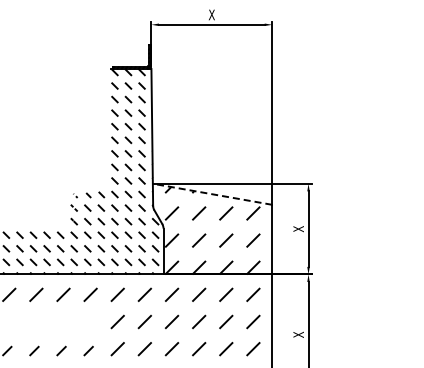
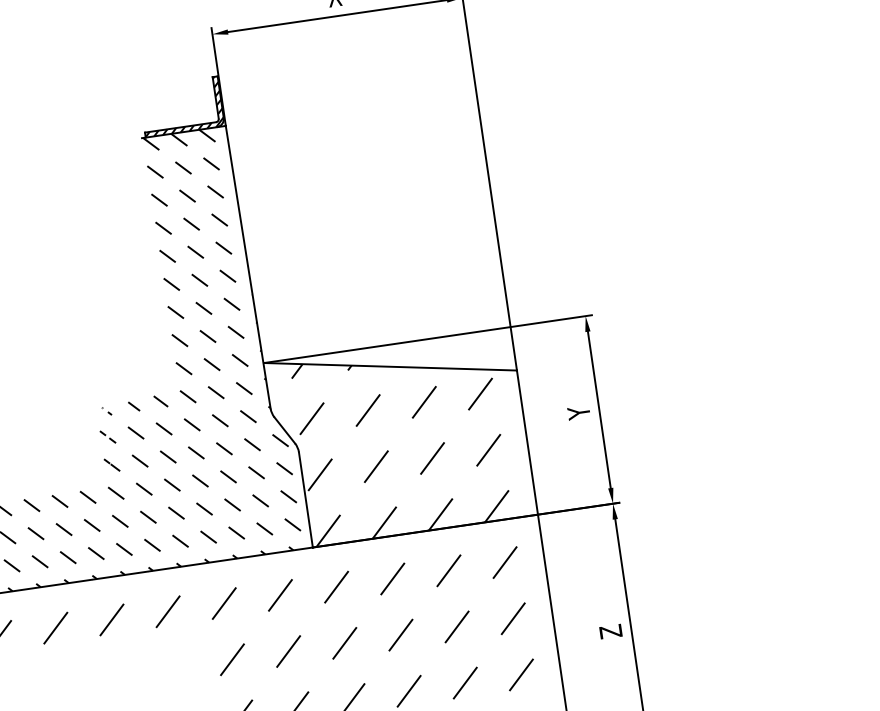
line: (212, 194) -> (390, 367), dashed -> solid
text: (298, 229) -> (578, 413), X -> Y
text: (298, 334) -> (610, 631), X -> Z

